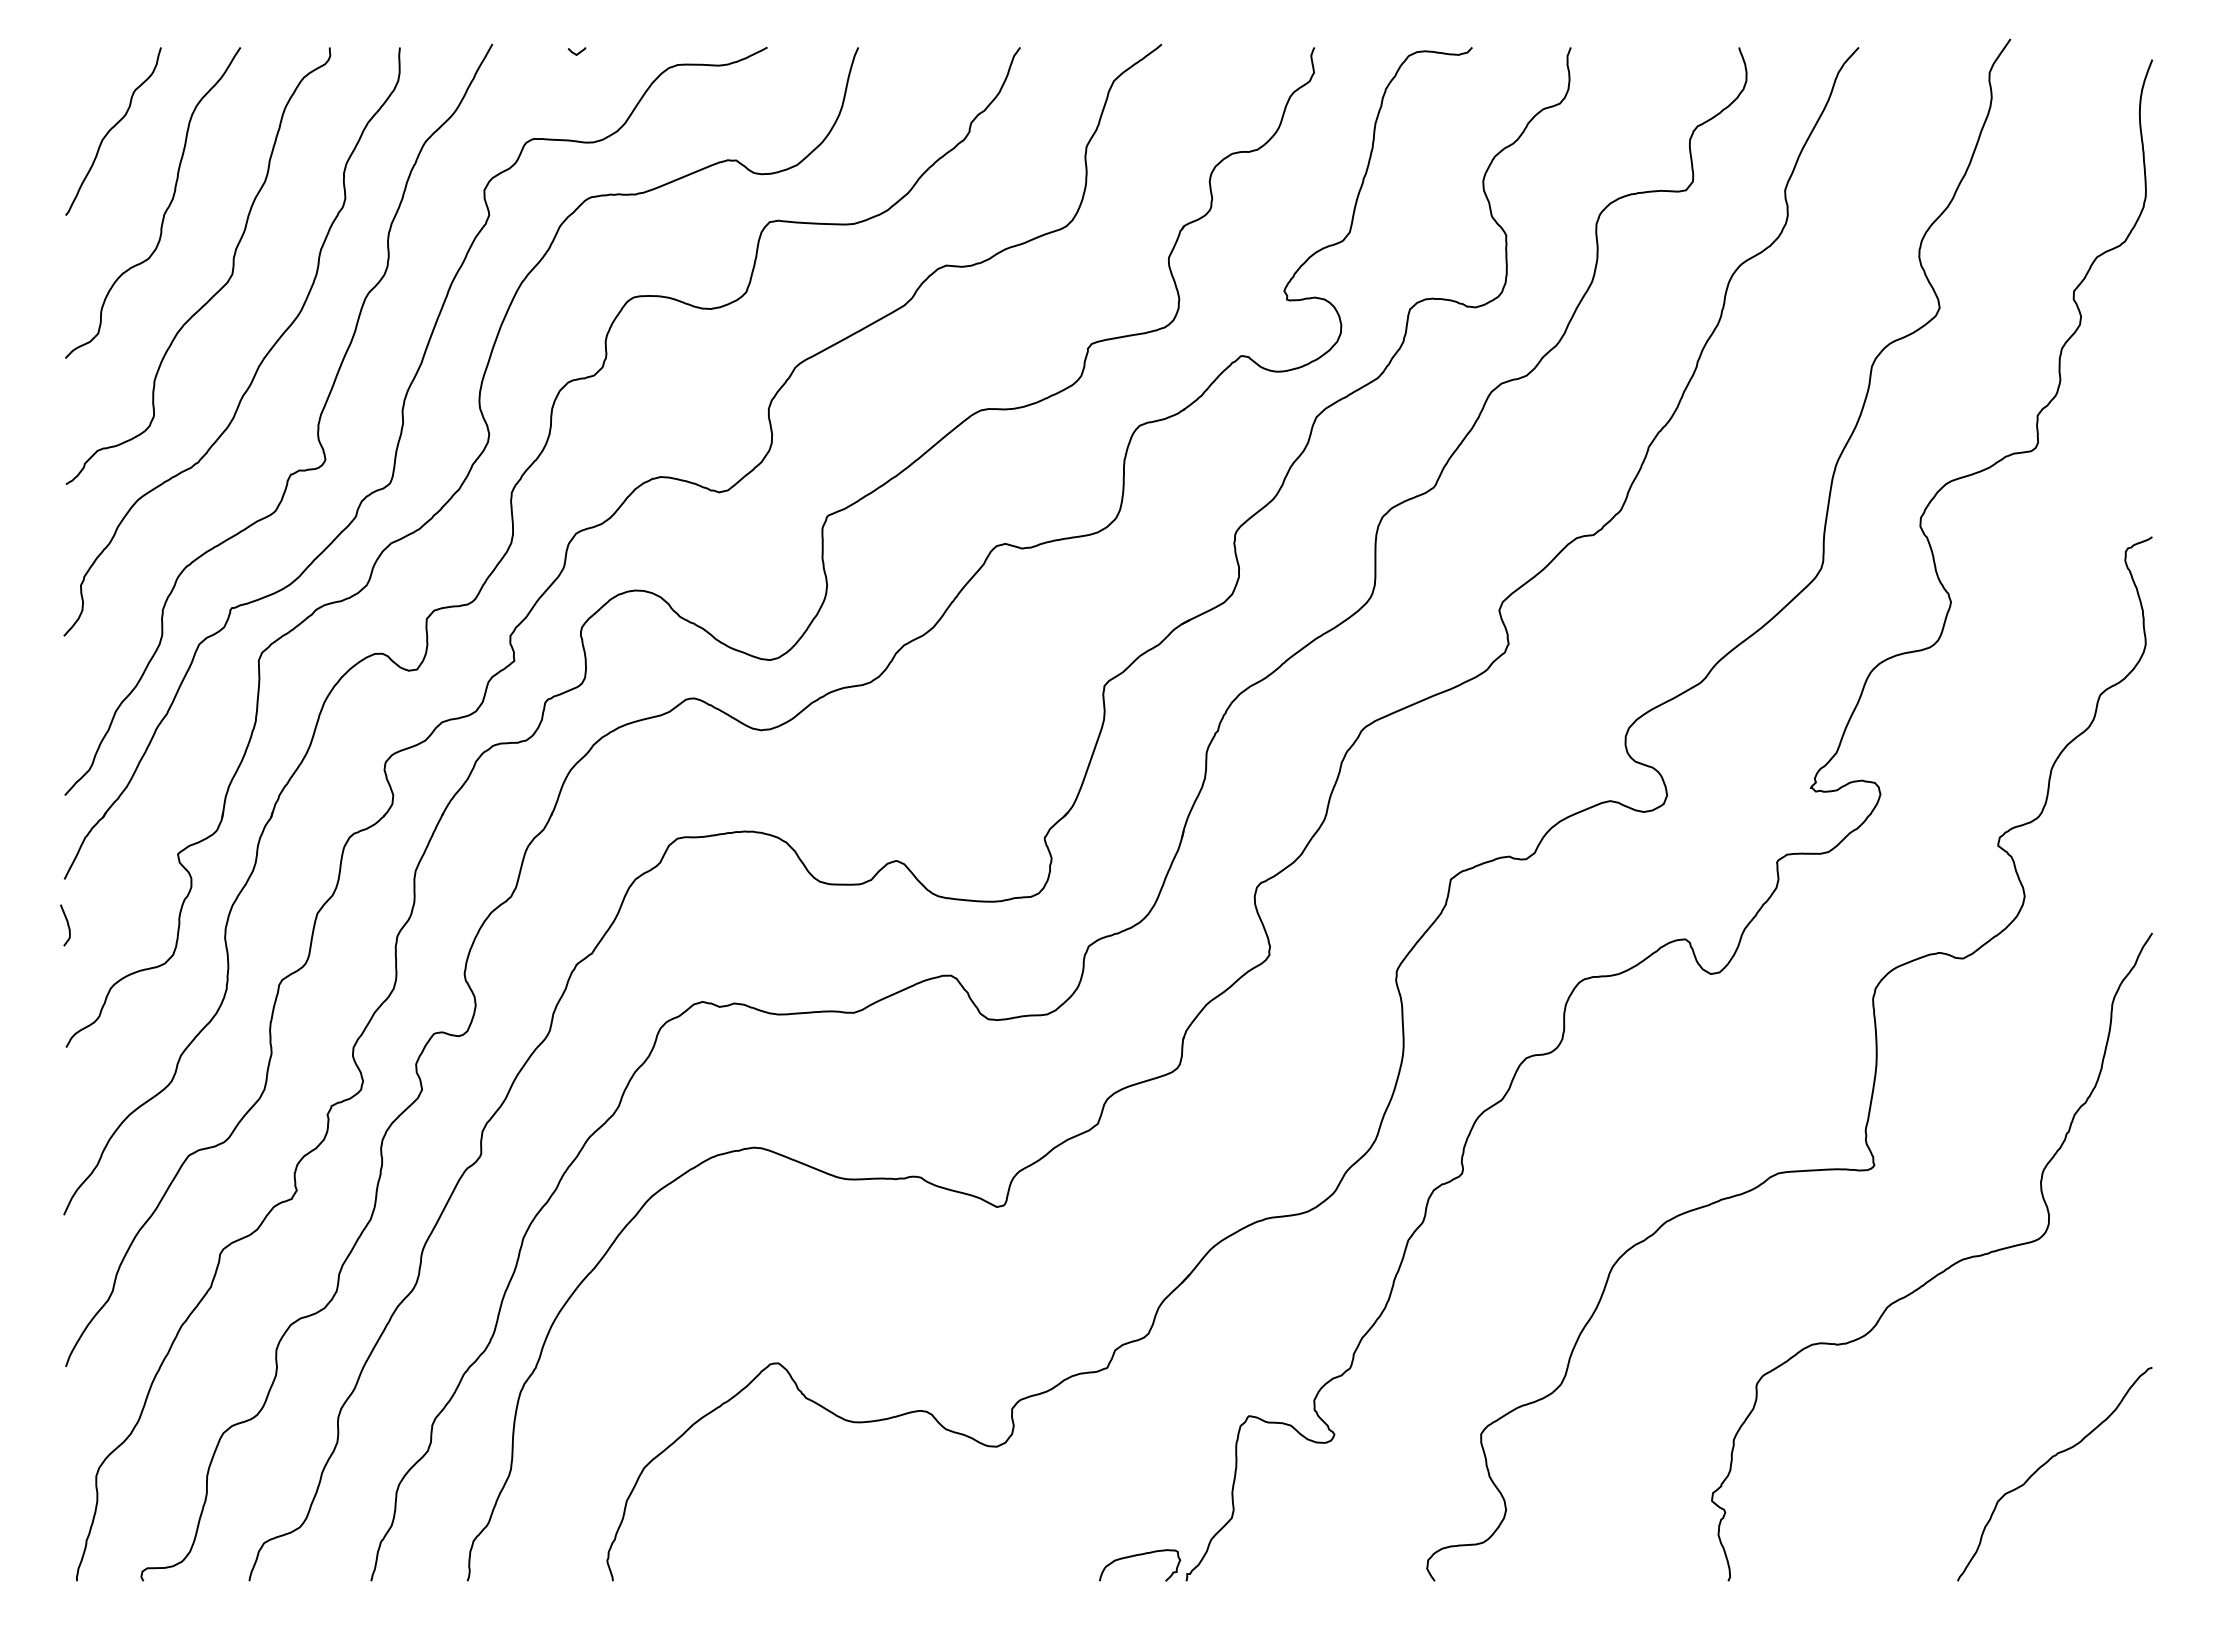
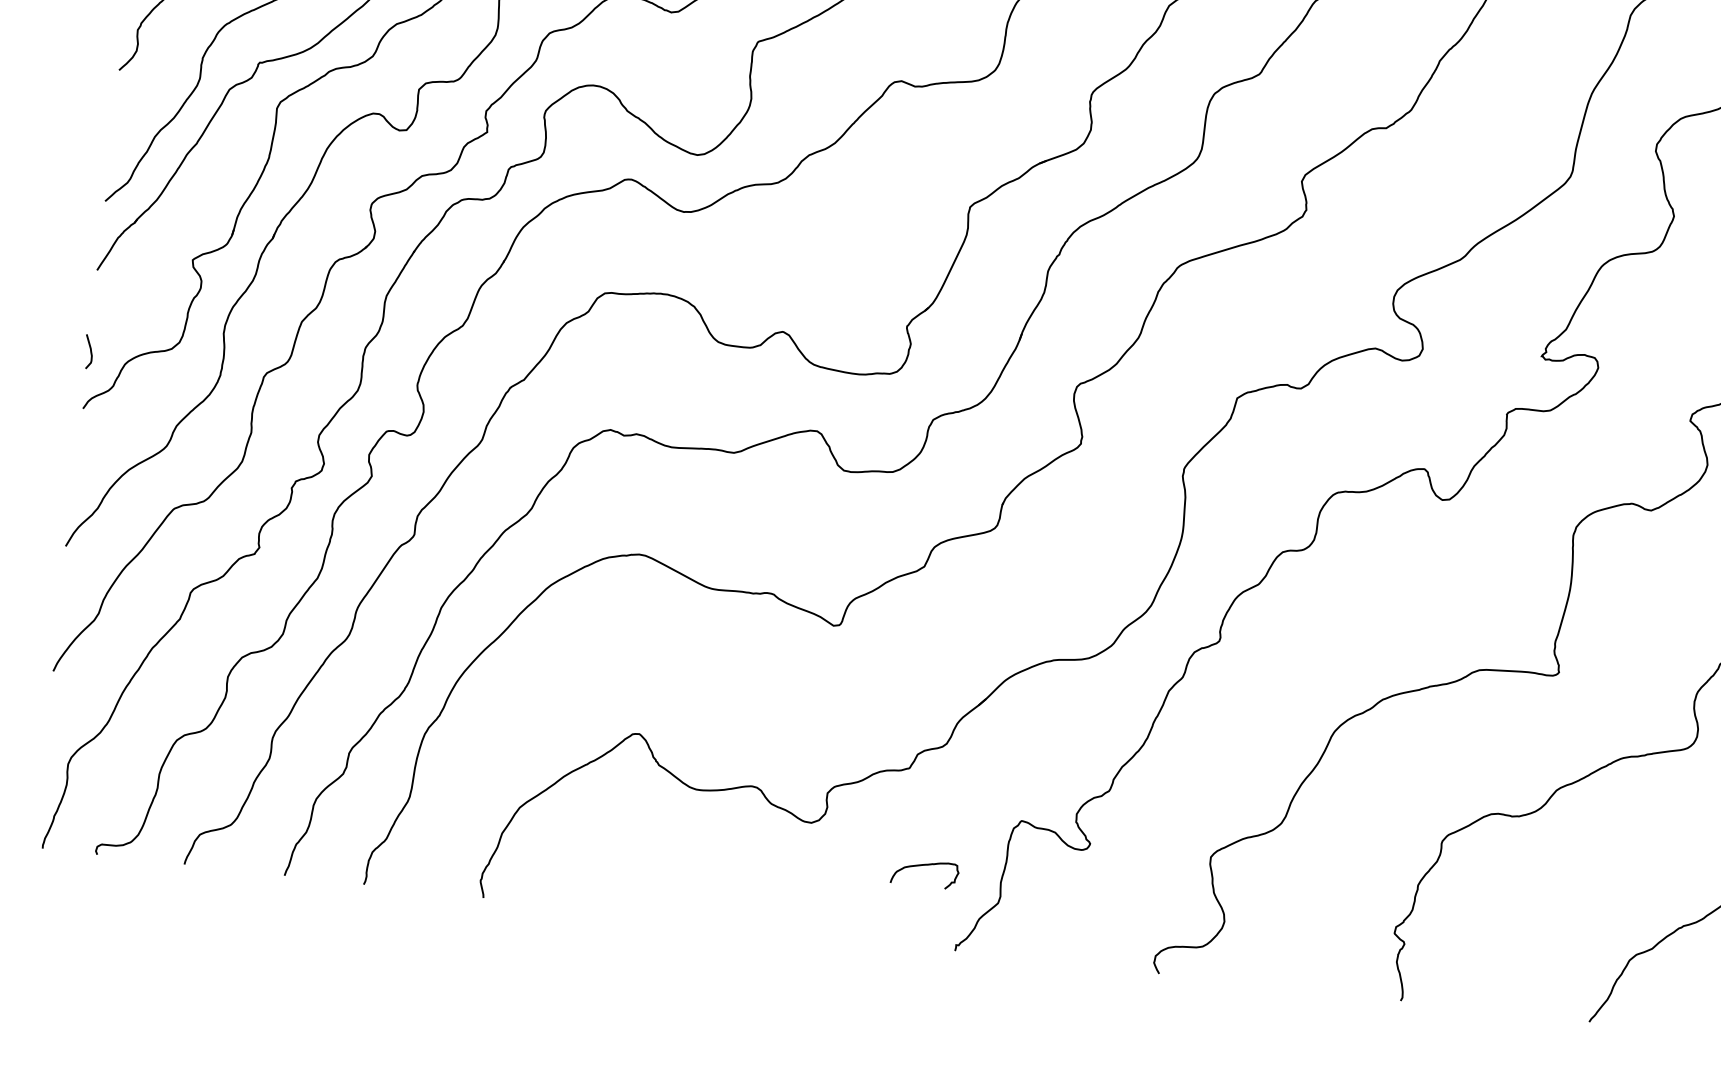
curve: (67, 925) -> (90, 352), moved
curve: (1136, 1556) -> (922, 865), moved

